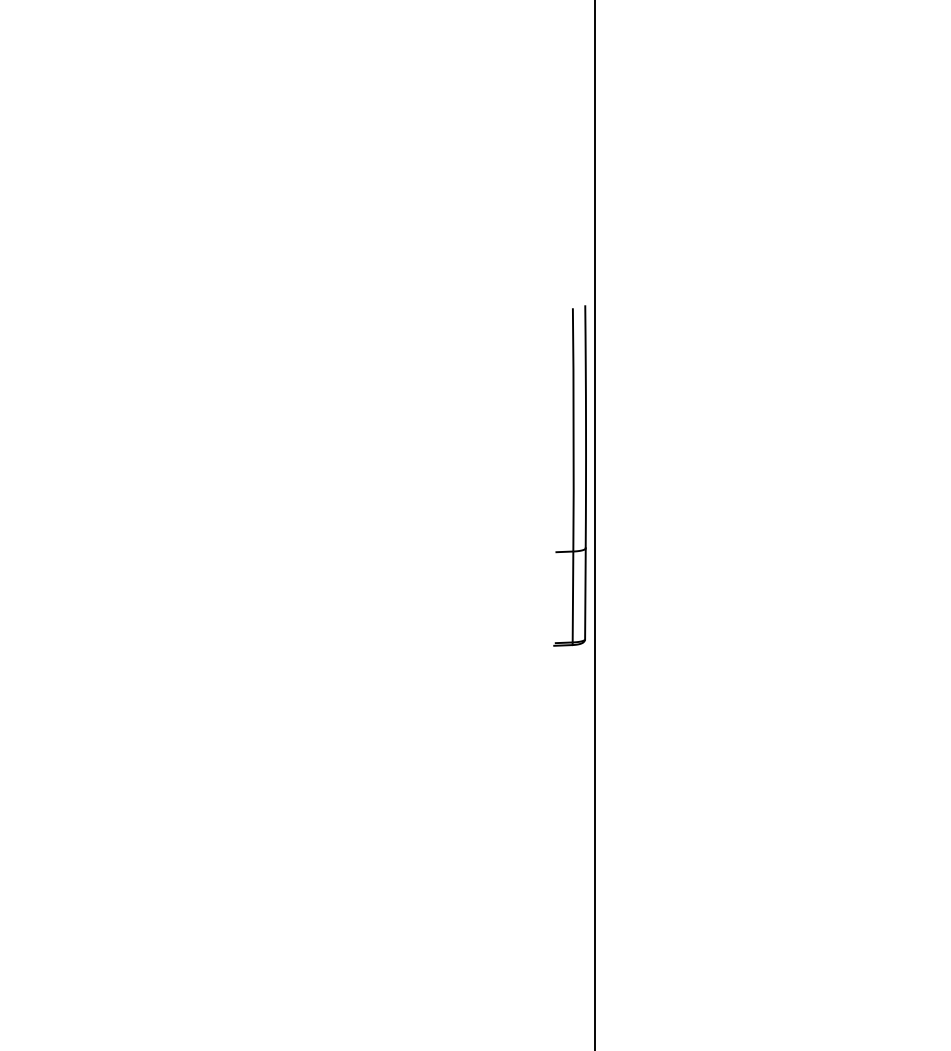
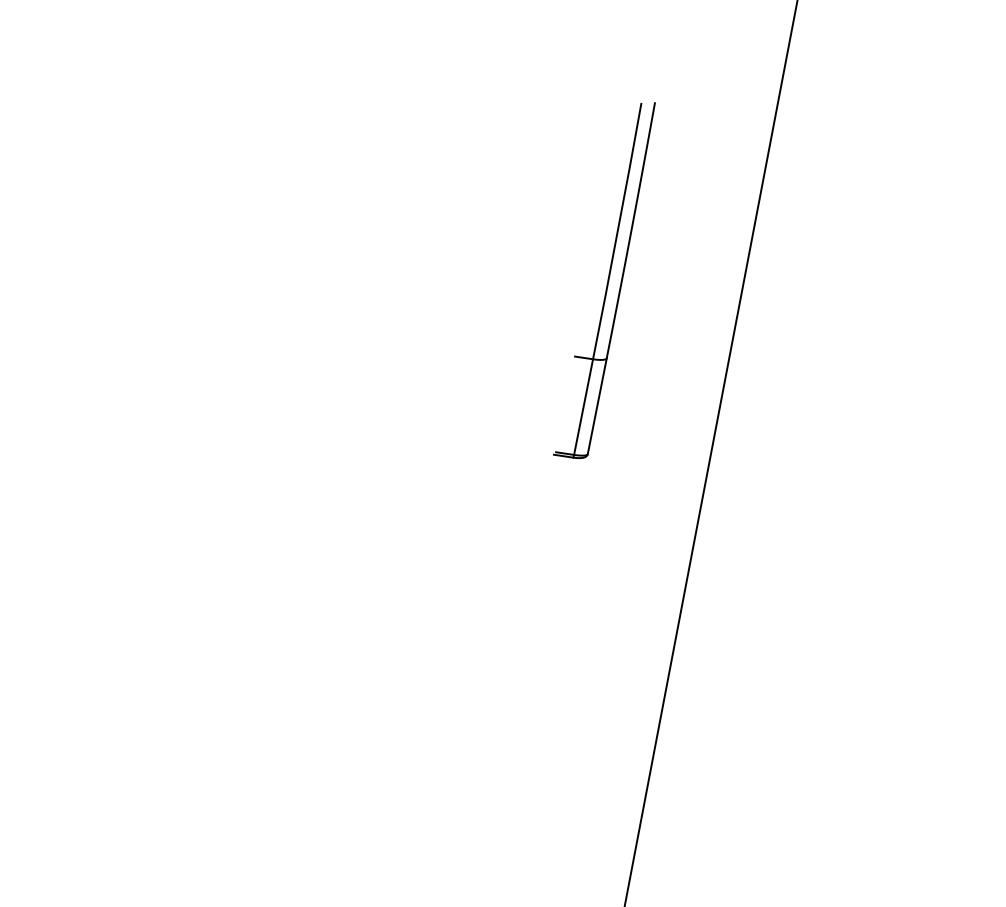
part: (569, 475) -> (604, 278), moved

